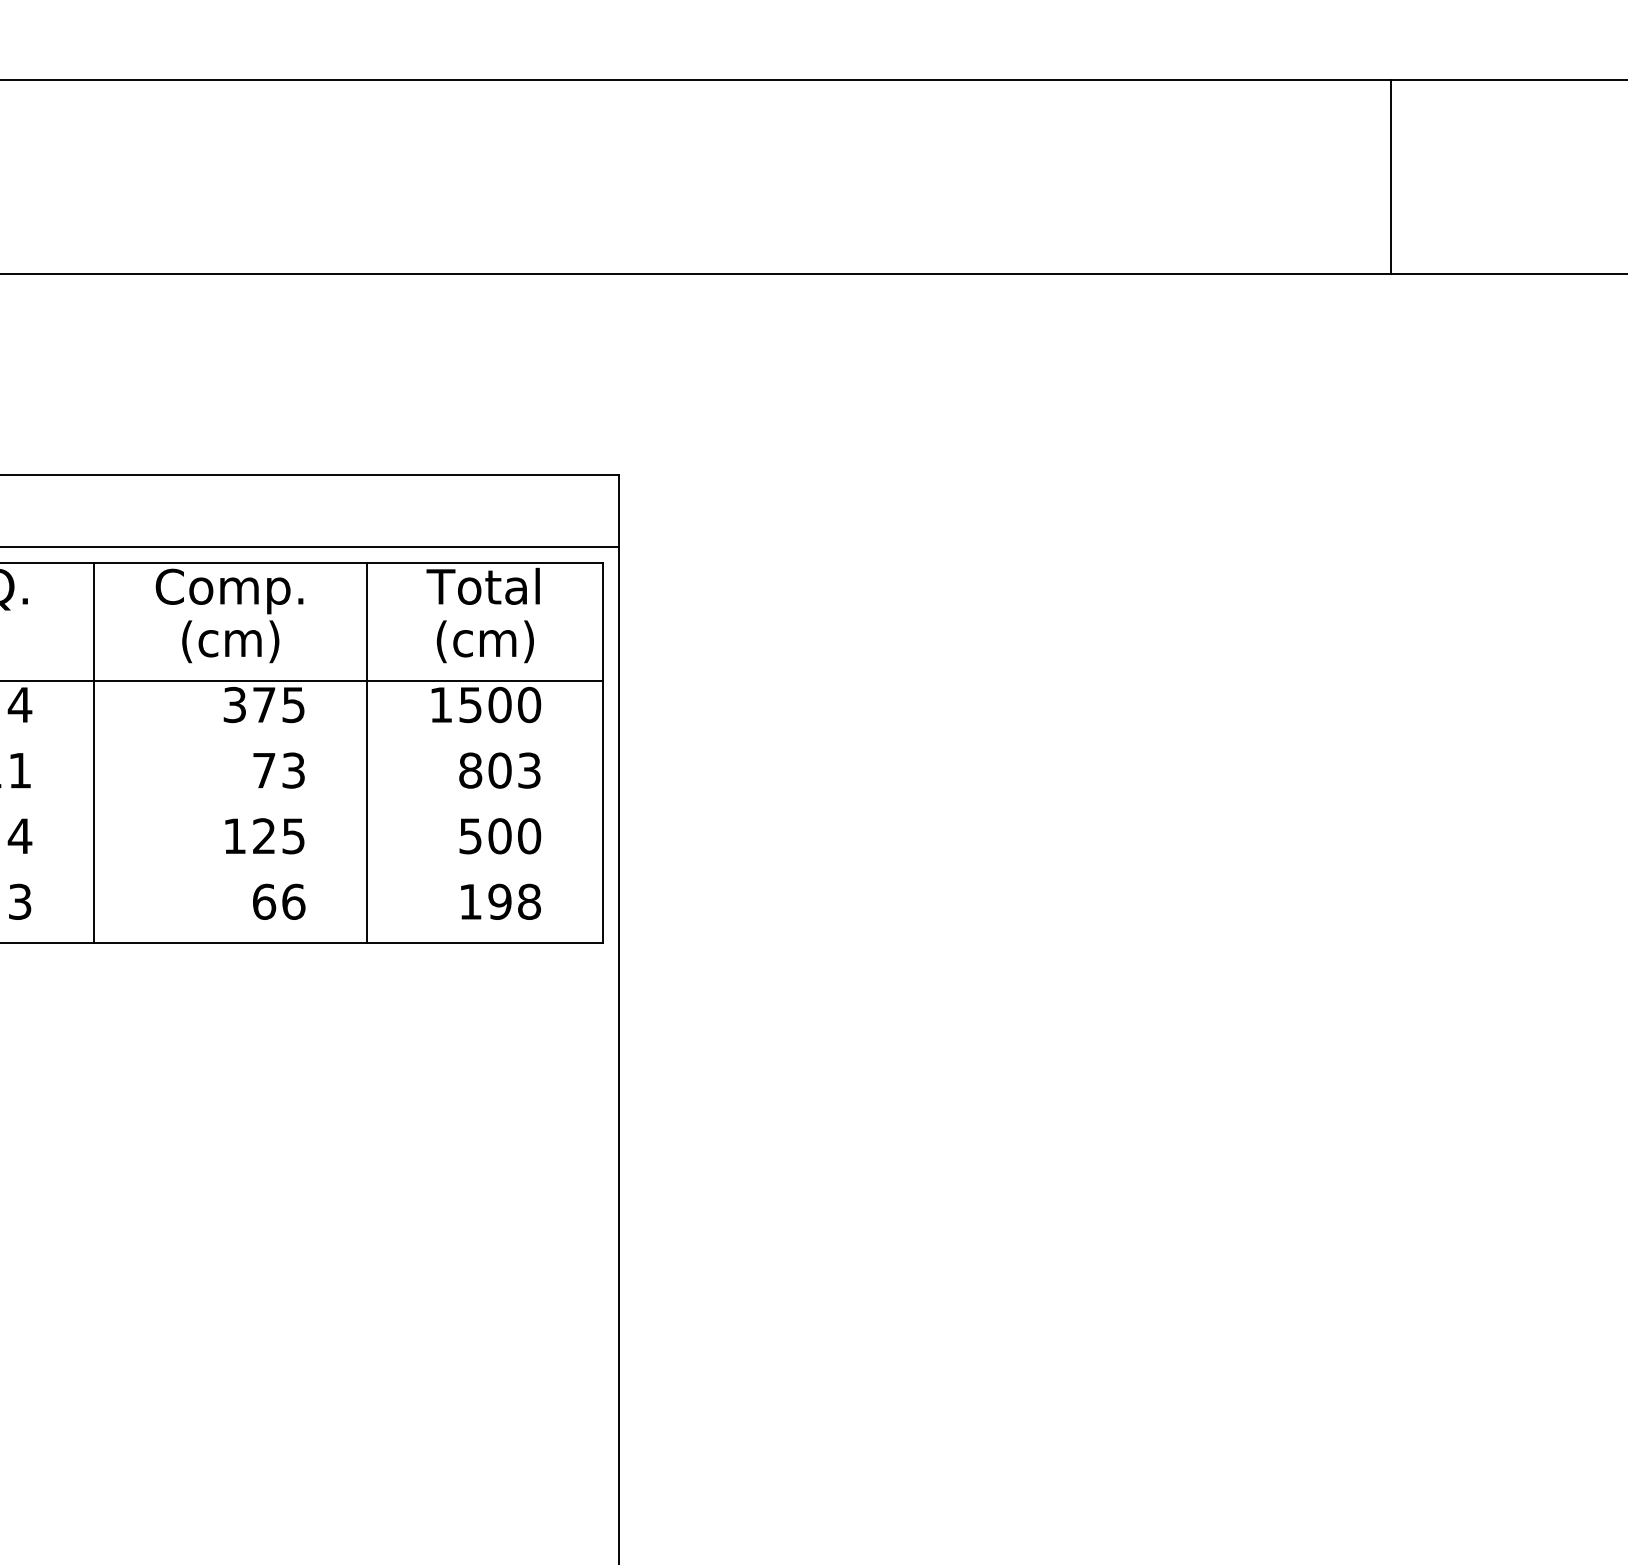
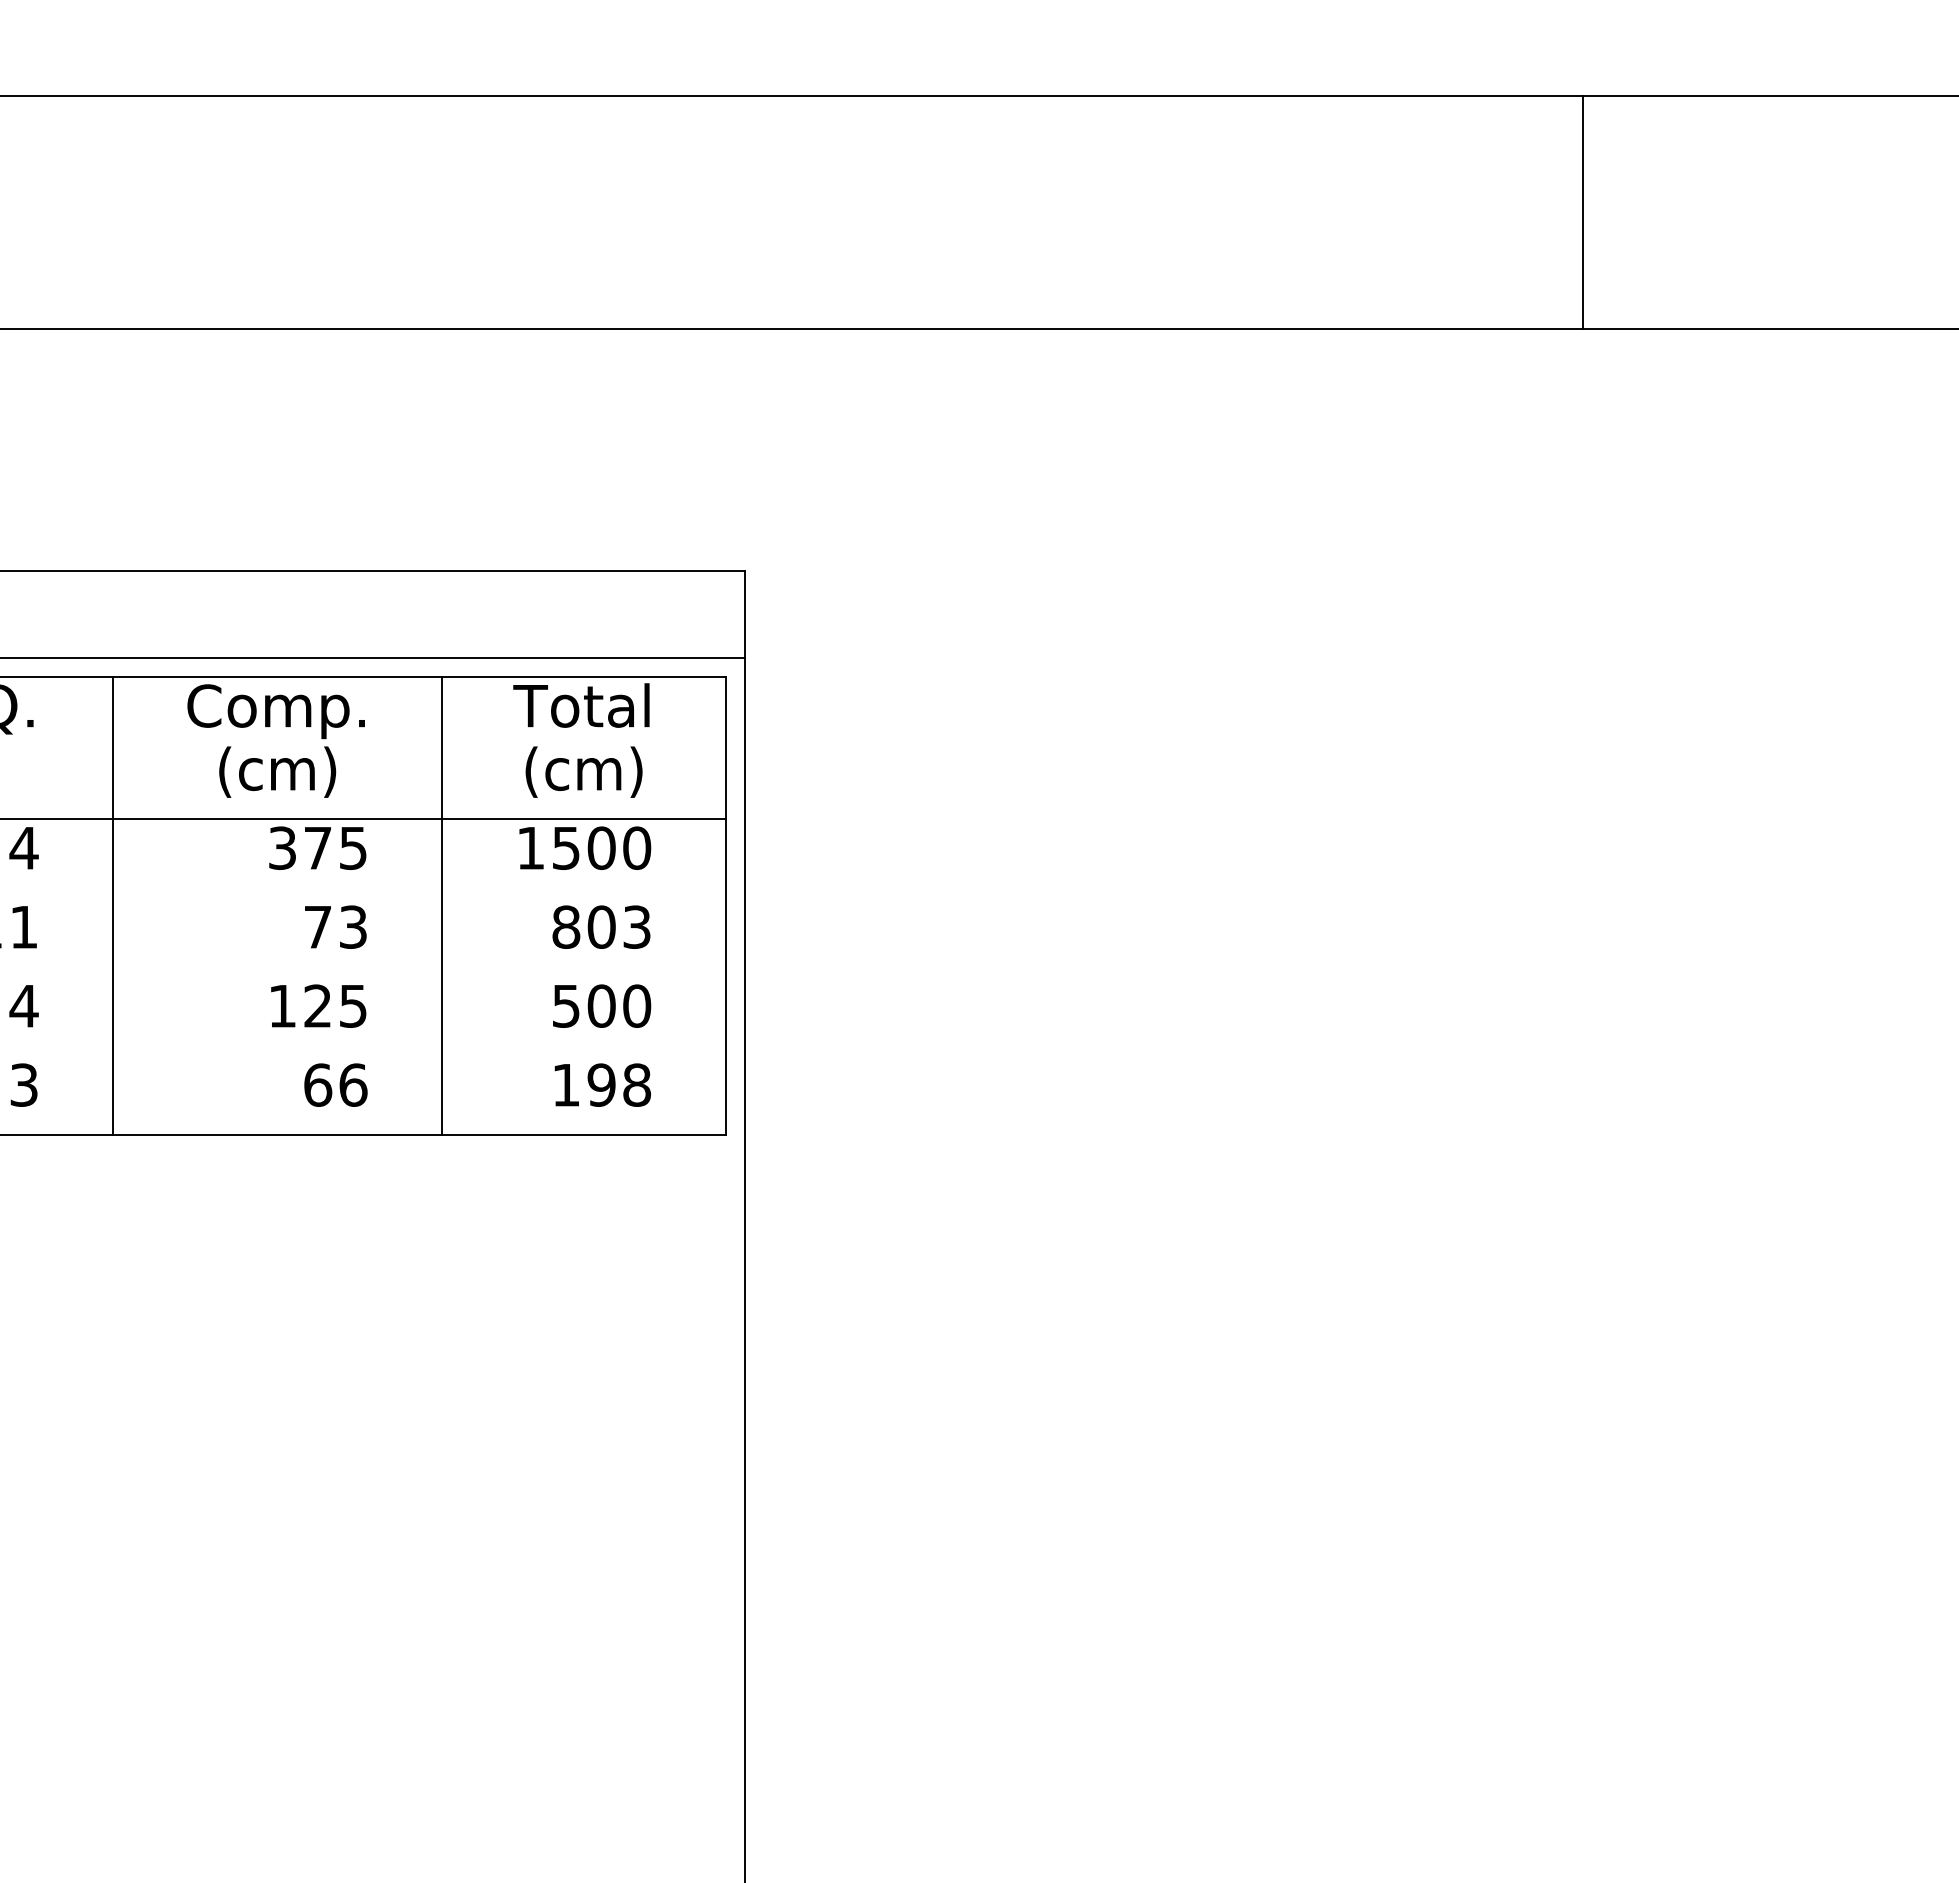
line: (1390, 176) -> (1582, 212), moved

